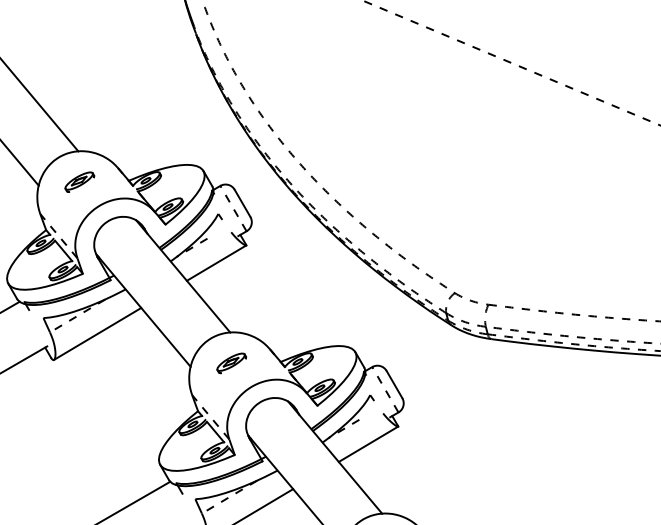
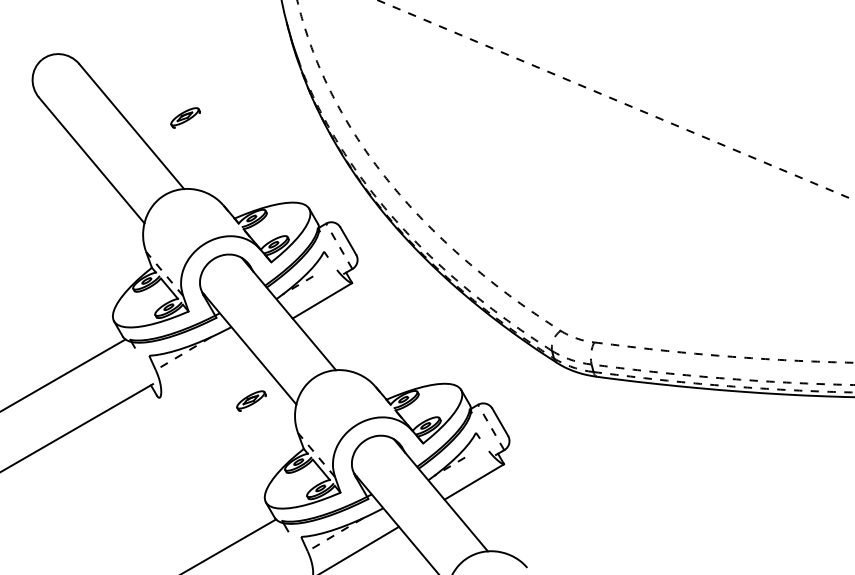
part: (79, 181) -> (185, 117), moved
line: (97, 333) -> (203, 371), removed
part: (231, 362) -> (251, 400), moved

